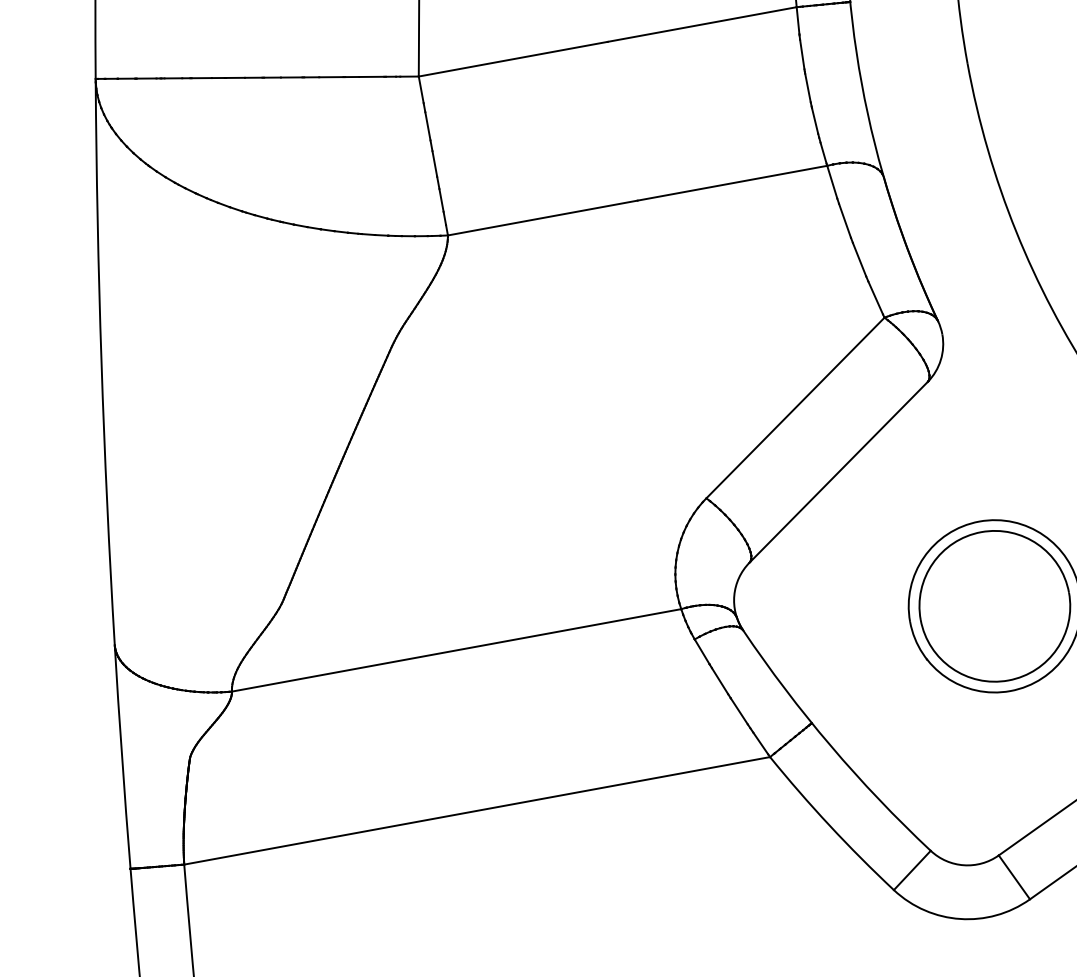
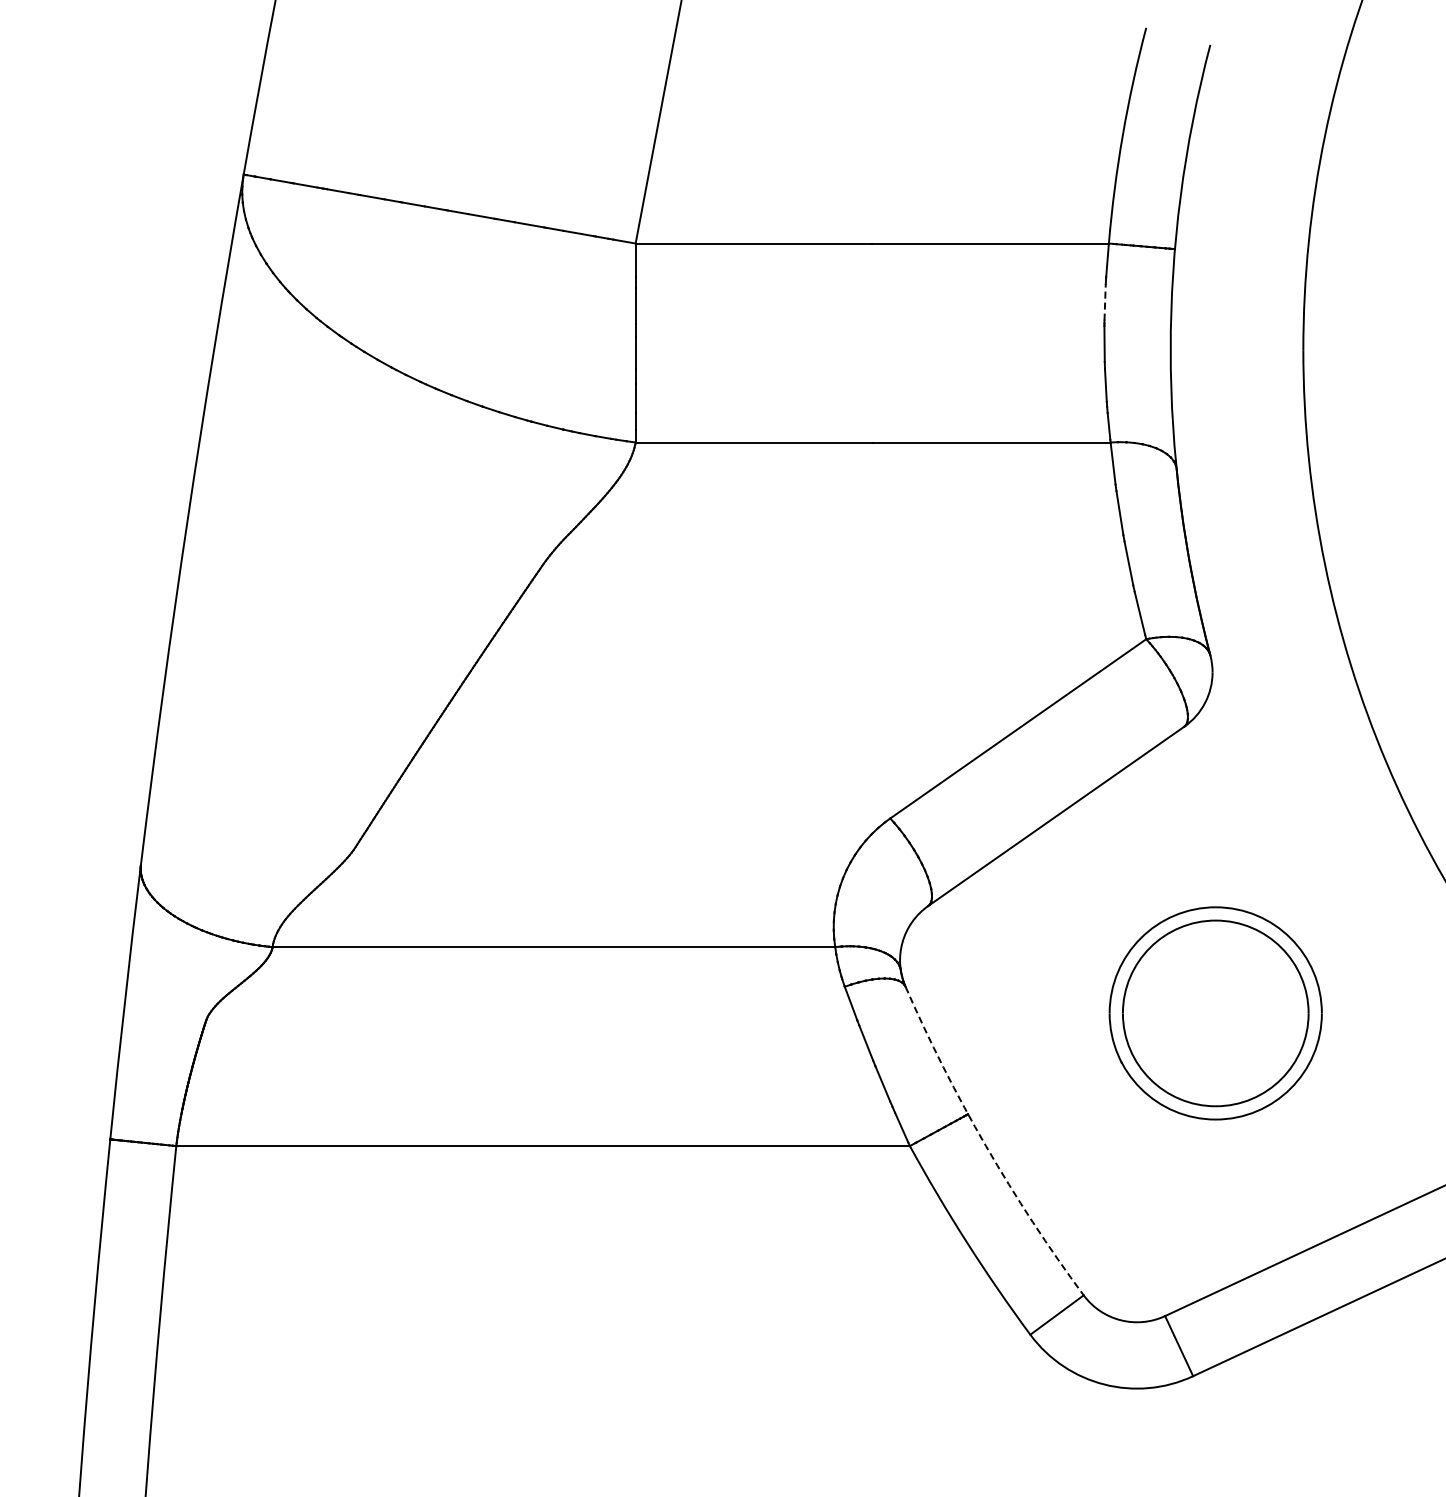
line: (802, 53) -> (1105, 301), solid -> dashed
arc: (831, 746) -> (986, 1146), solid -> dashed

